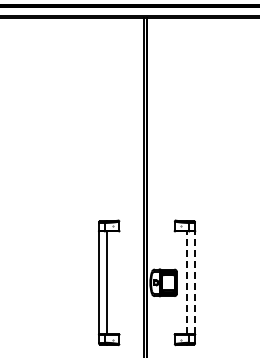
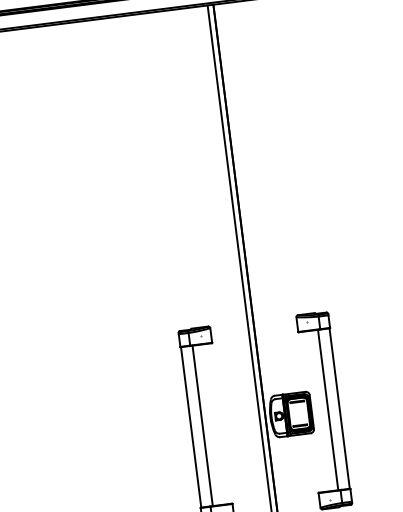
line: (187, 282) -> (328, 409), dashed -> solid
line: (194, 282) -> (339, 408), dashed -> solid

